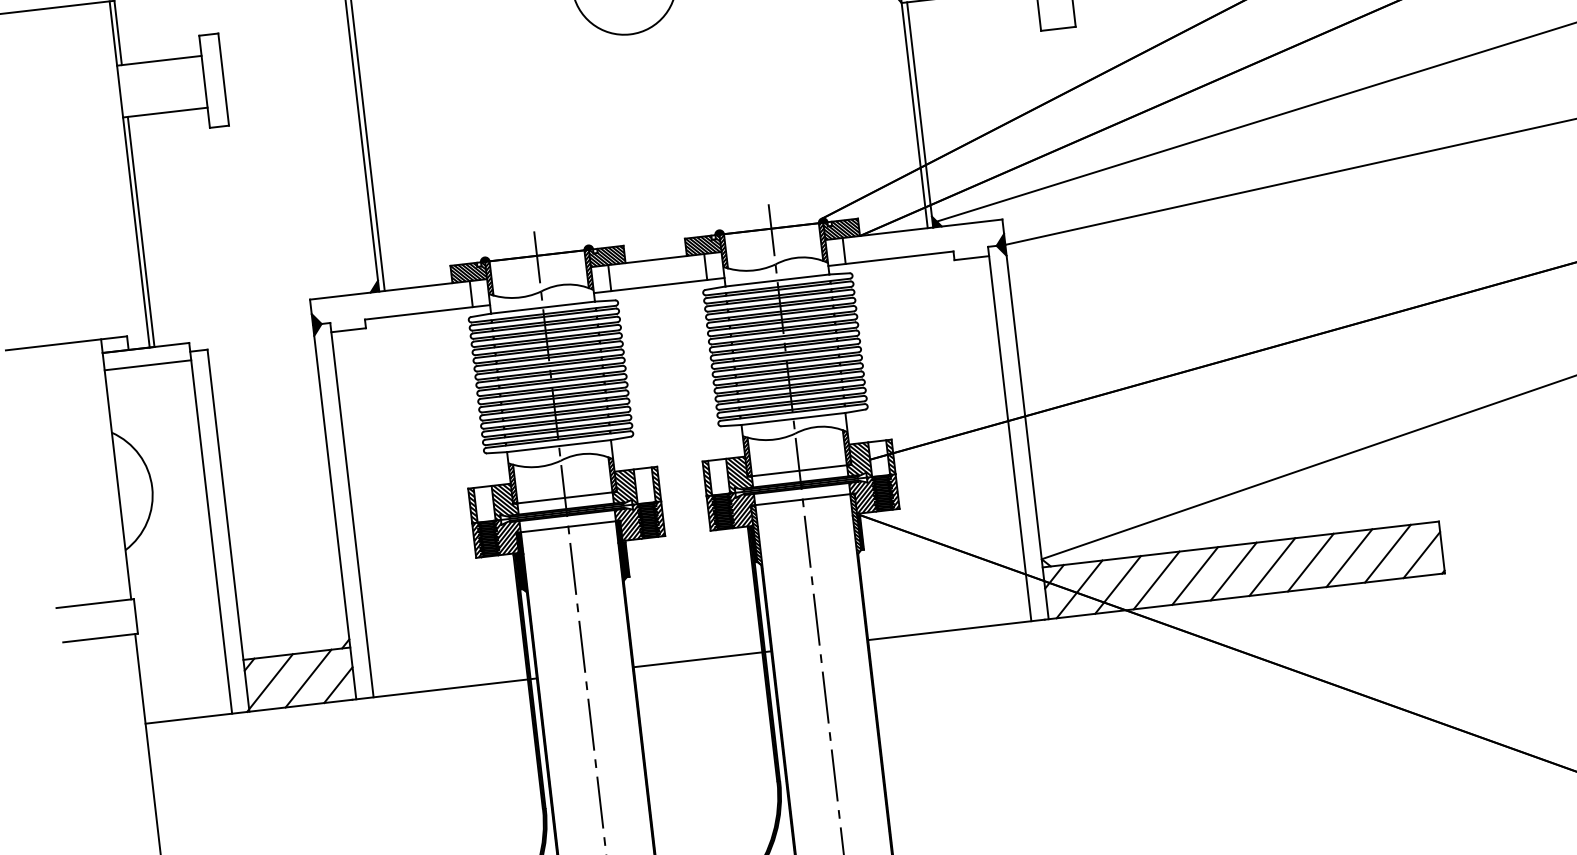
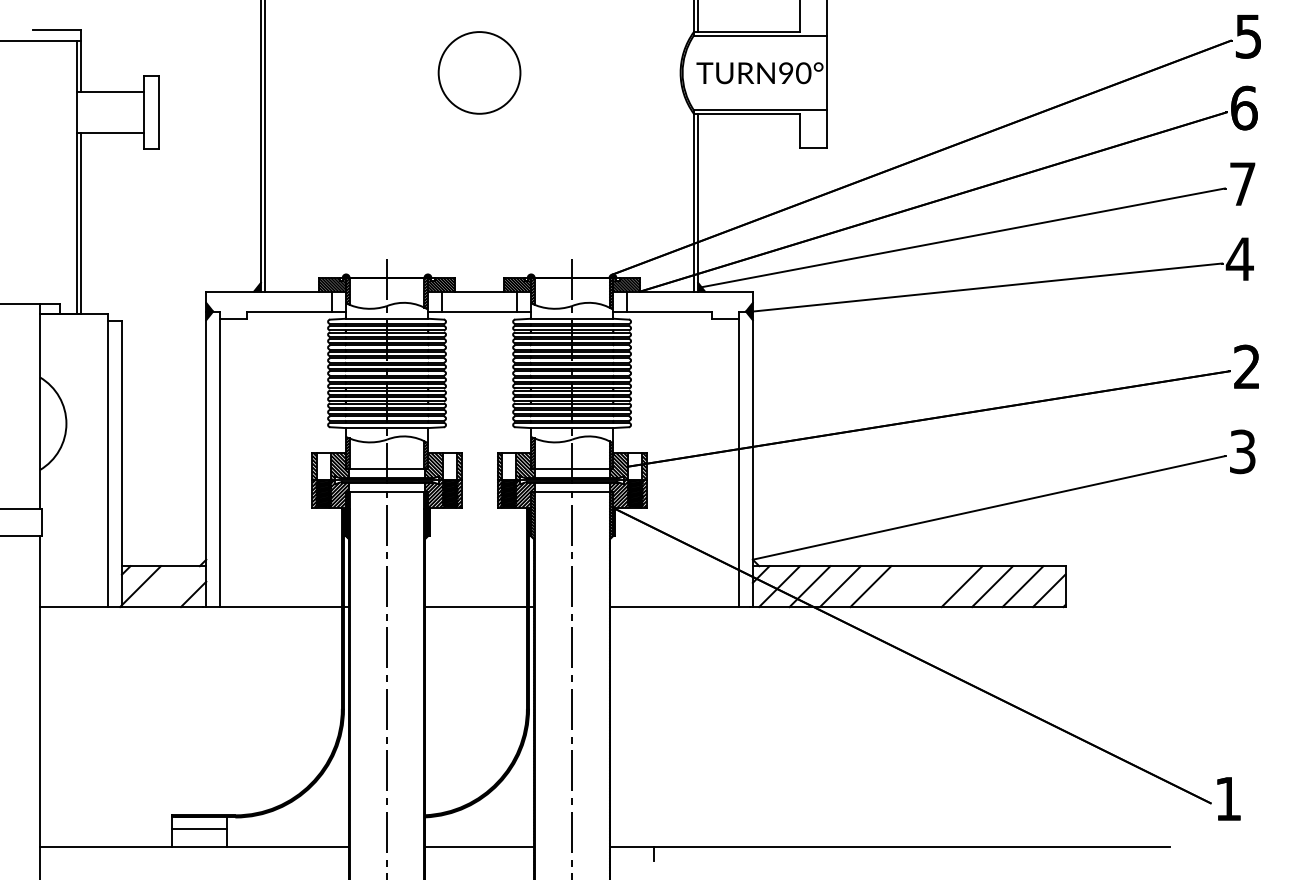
line: (147, 365) -> (73, 328), removed
line: (1271, 566) -> (931, 586), removed
line: (1232, 571) -> (900, 586), removed
line: (307, 678) -> (170, 586), removed

